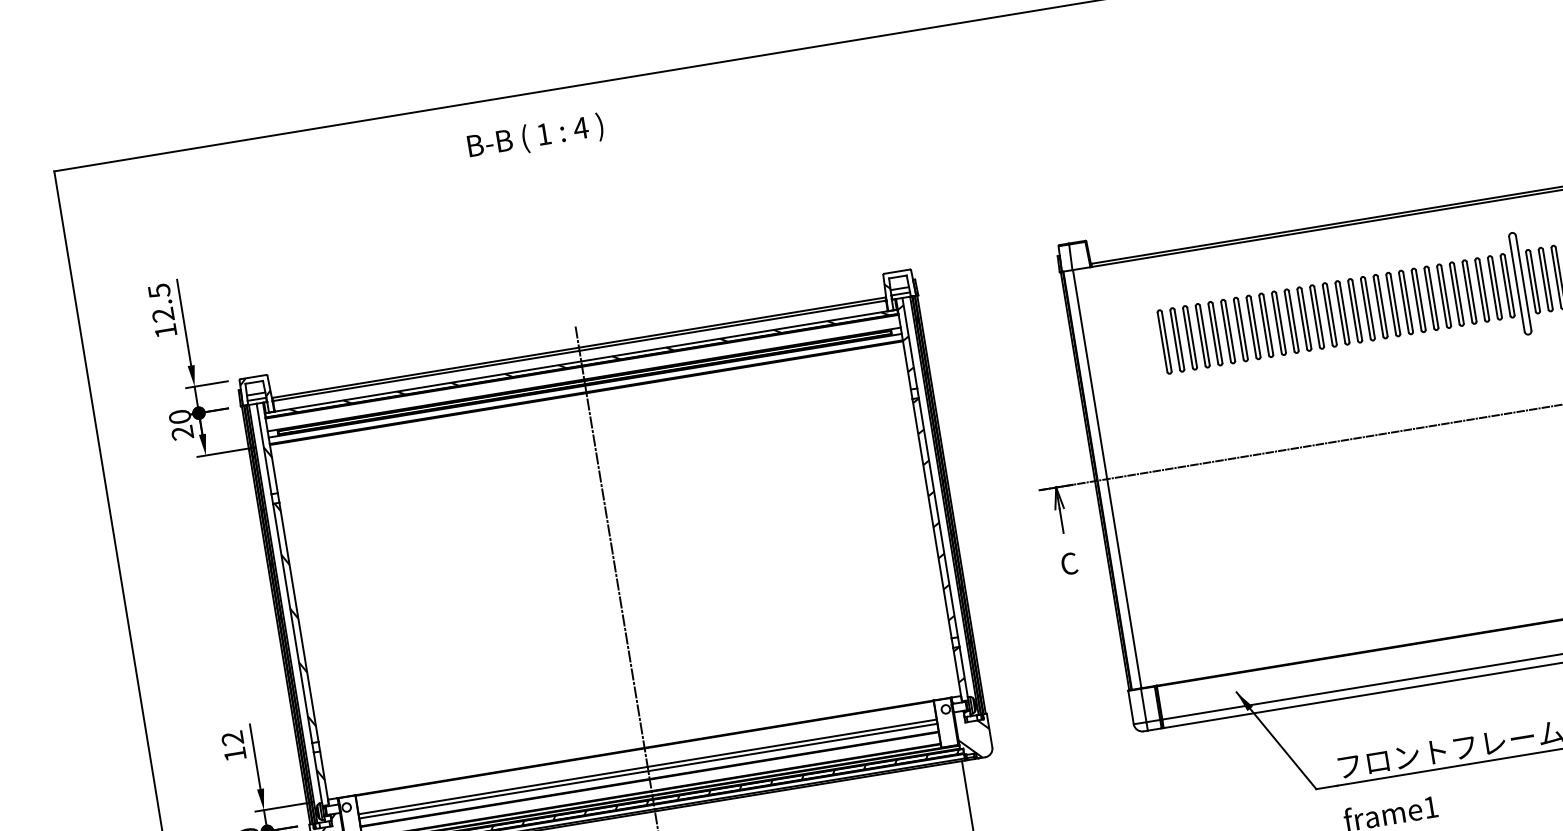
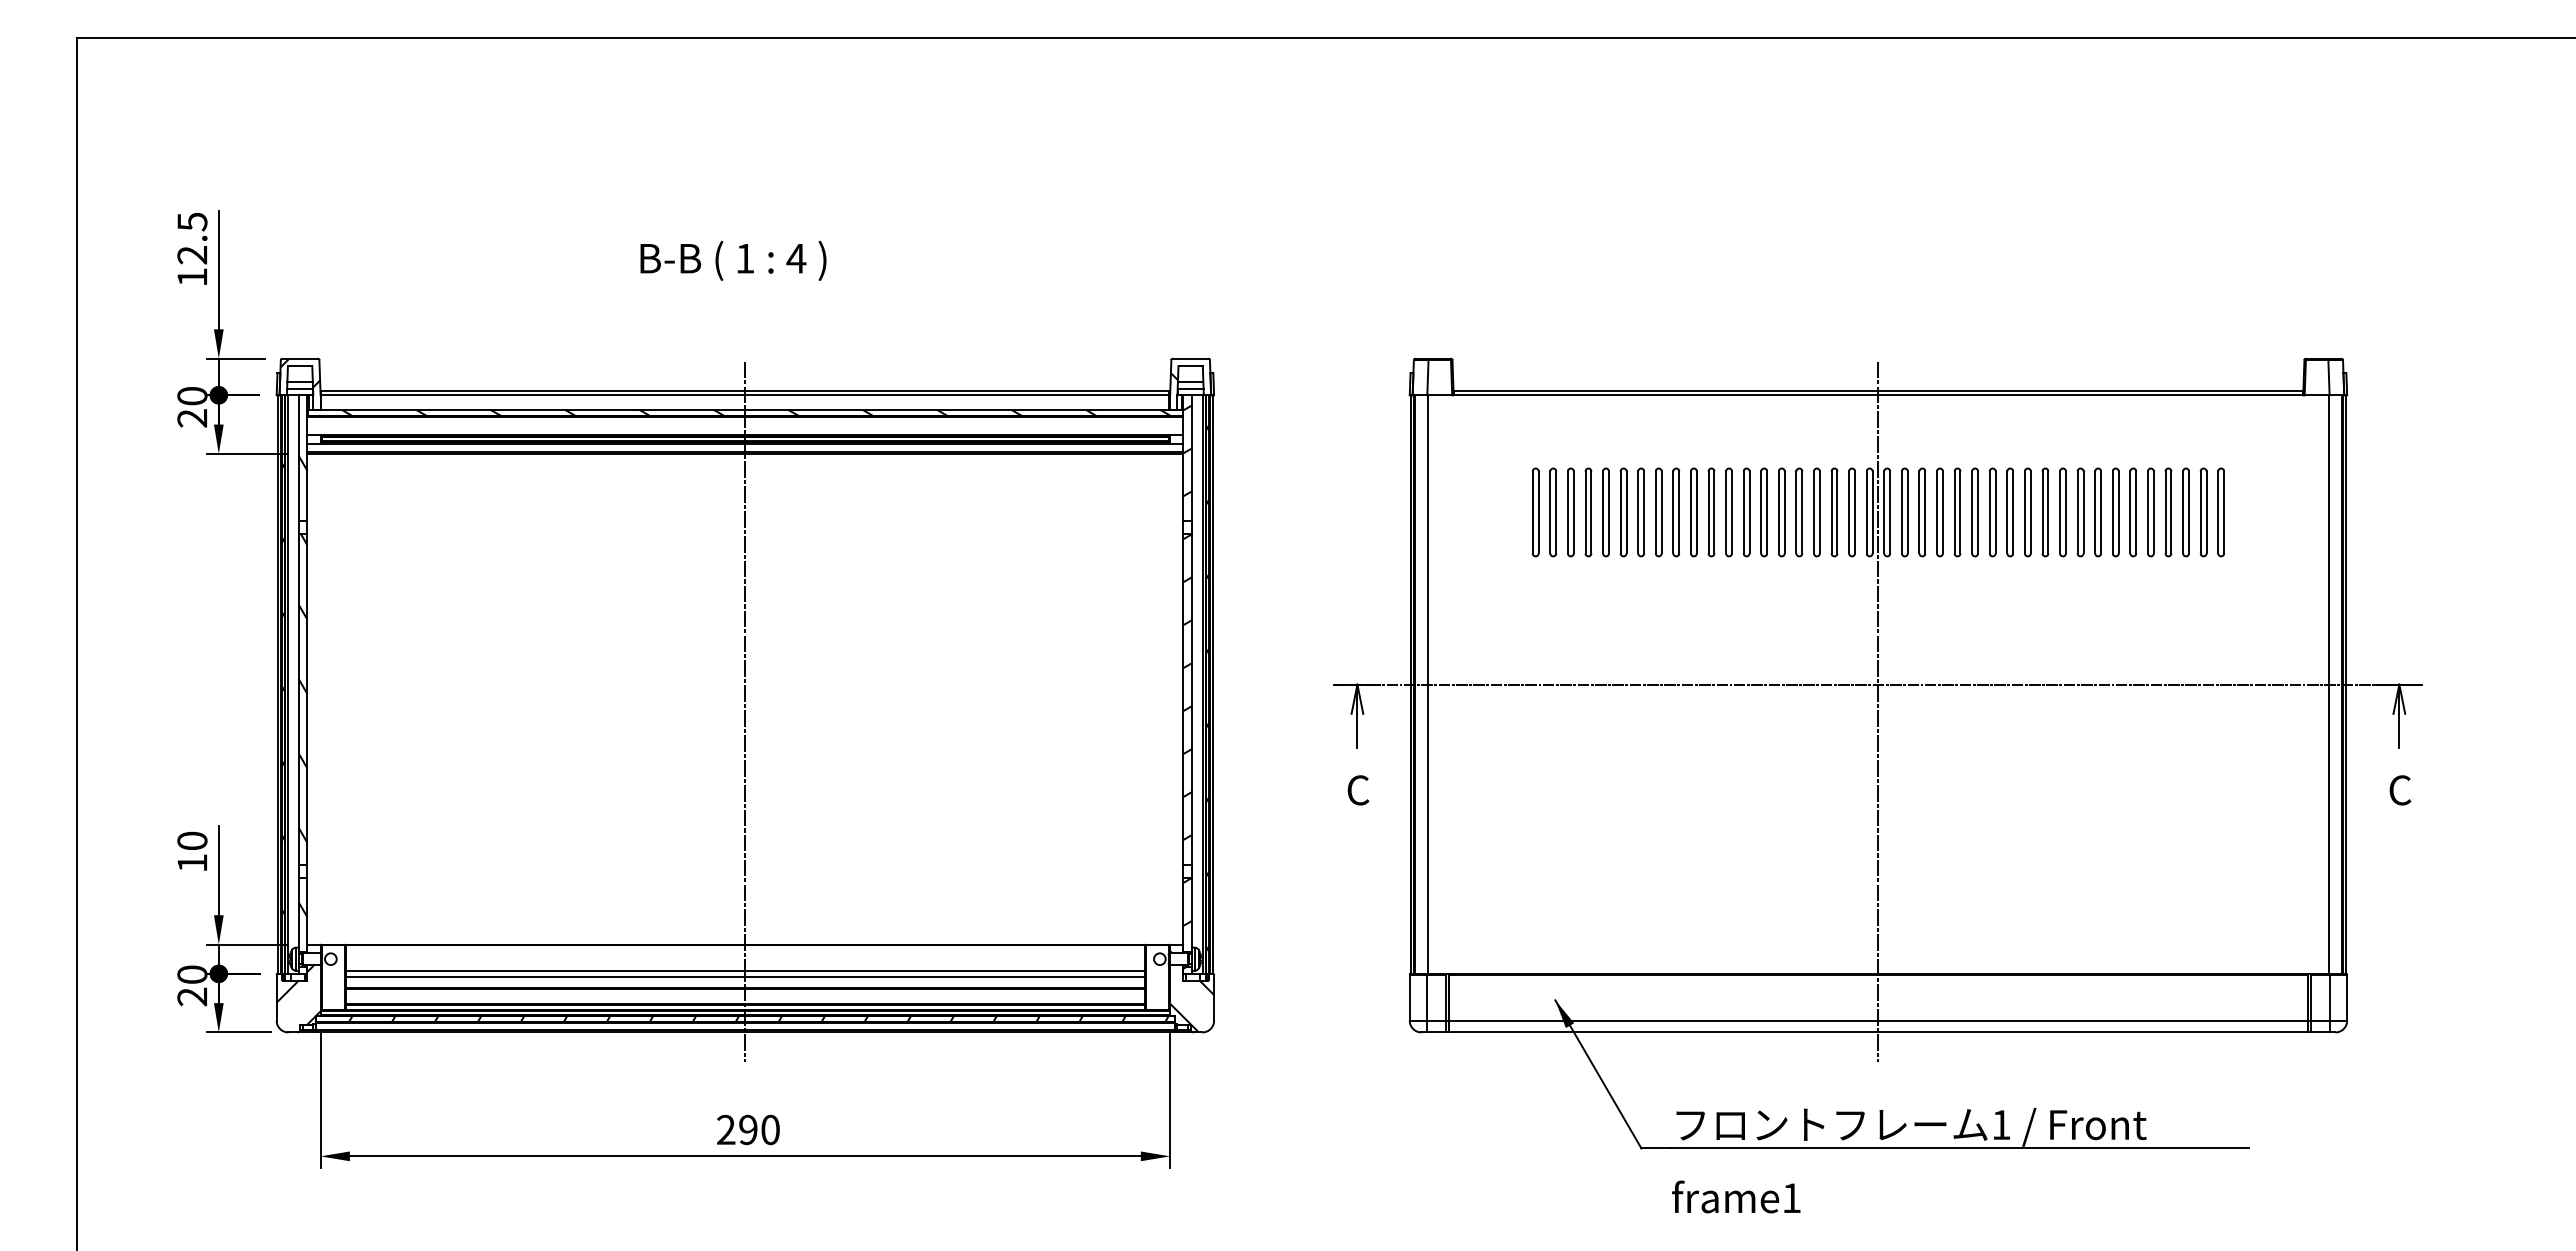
text: (535, 137) -> (733, 260), moved
part: (1520, 283) -> (2027, 512), size x0.62
line: (1435, 445) -> (1878, 711), added
text: (232, 738) -> (192, 840), 12 -> 10

